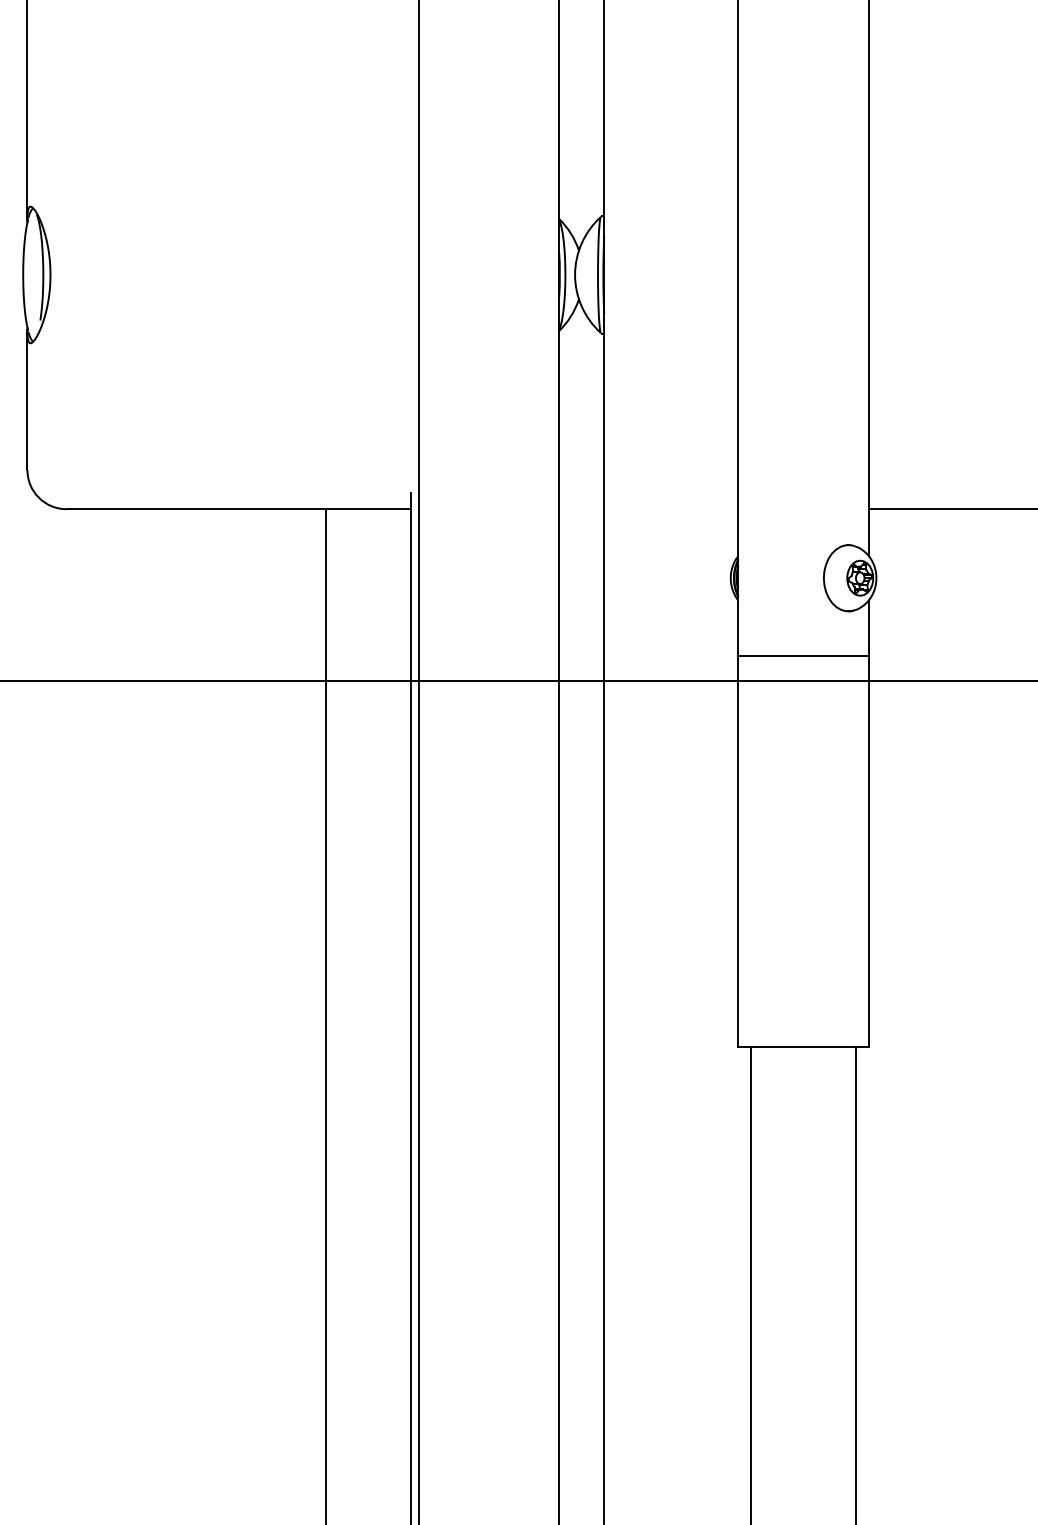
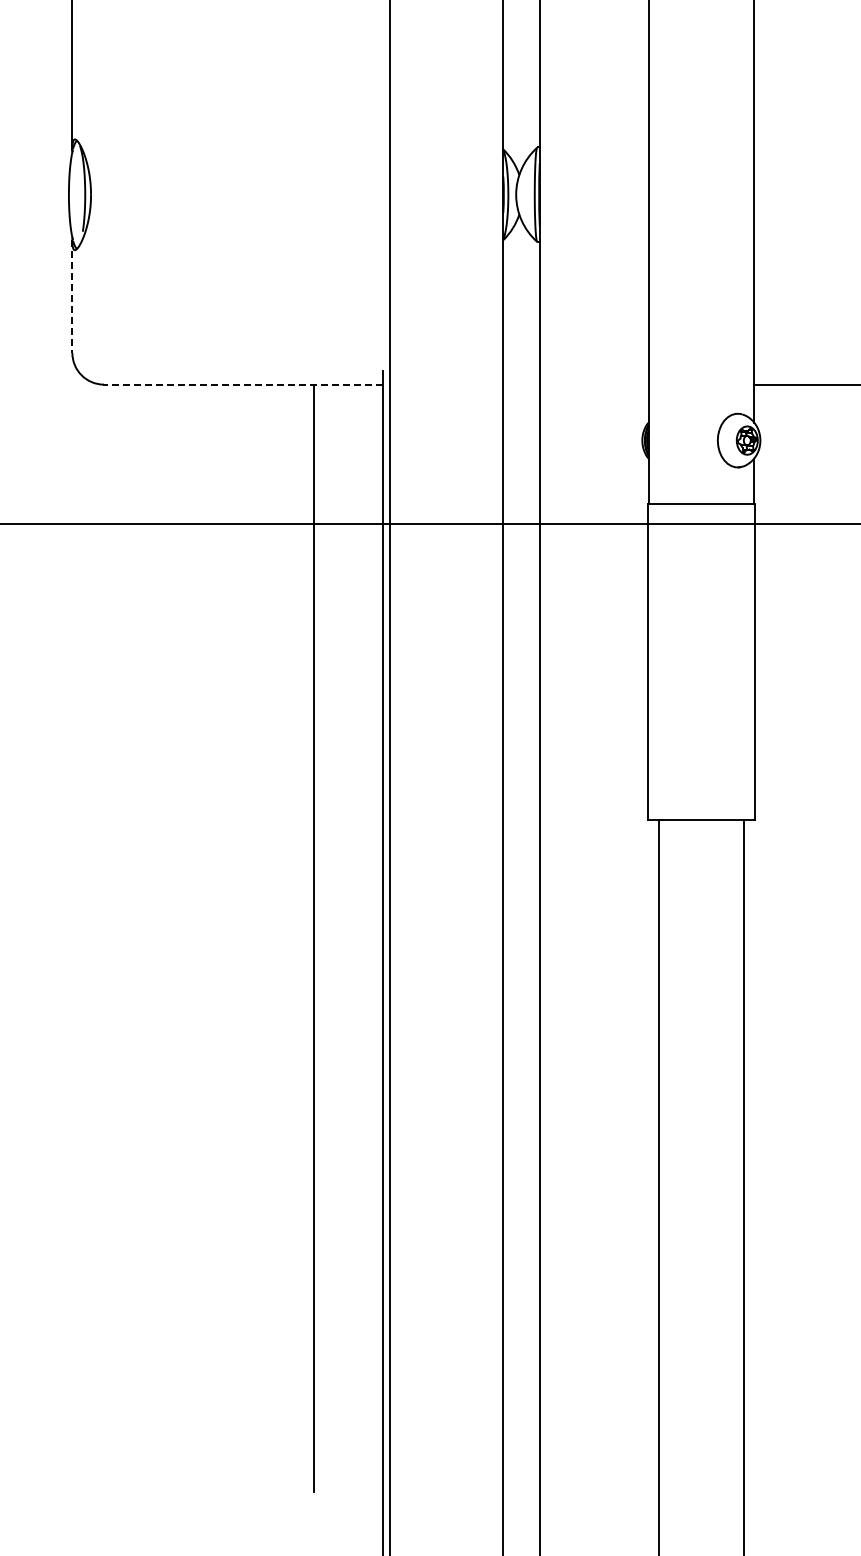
line: (27, 400) -> (72, 296), solid -> dashed
line: (239, 509) -> (244, 384), solid -> dashed

